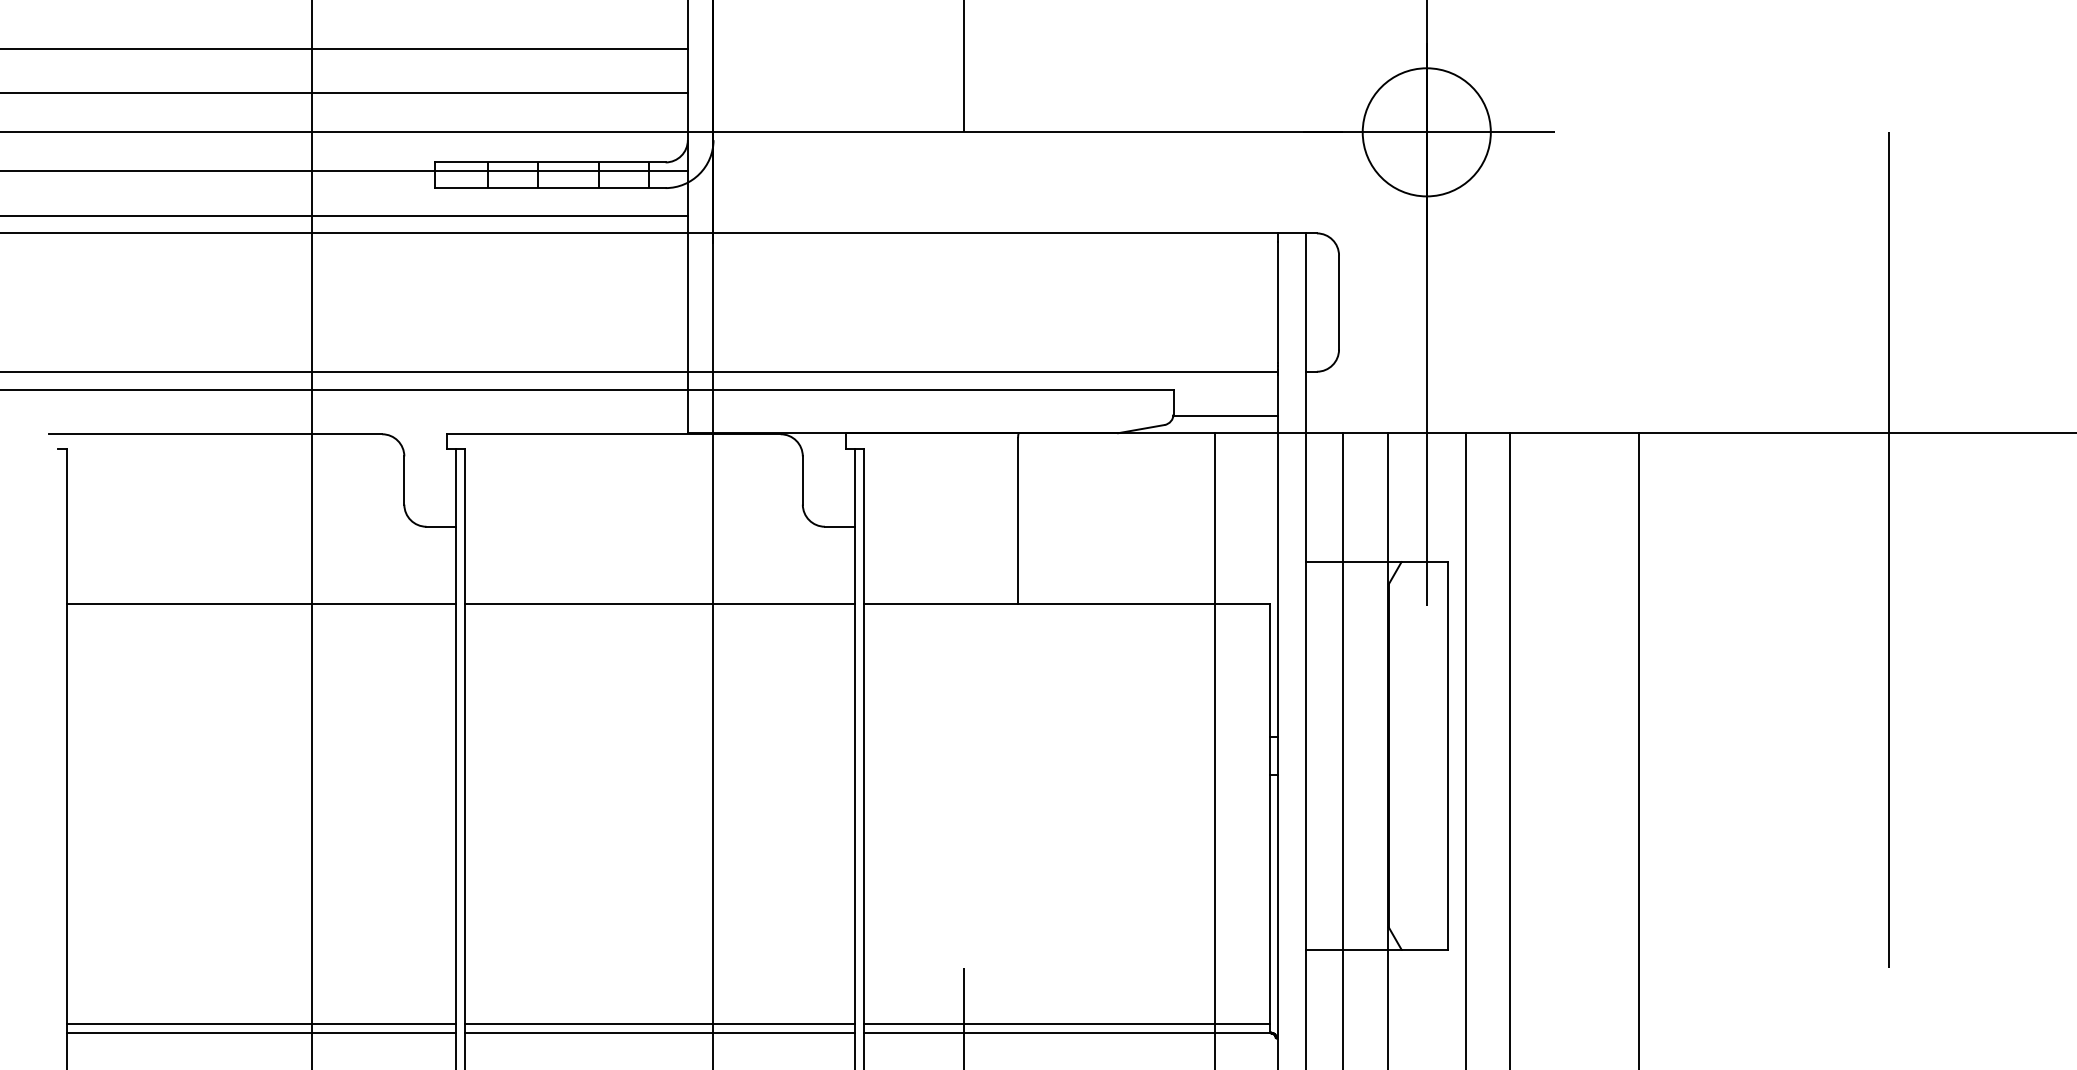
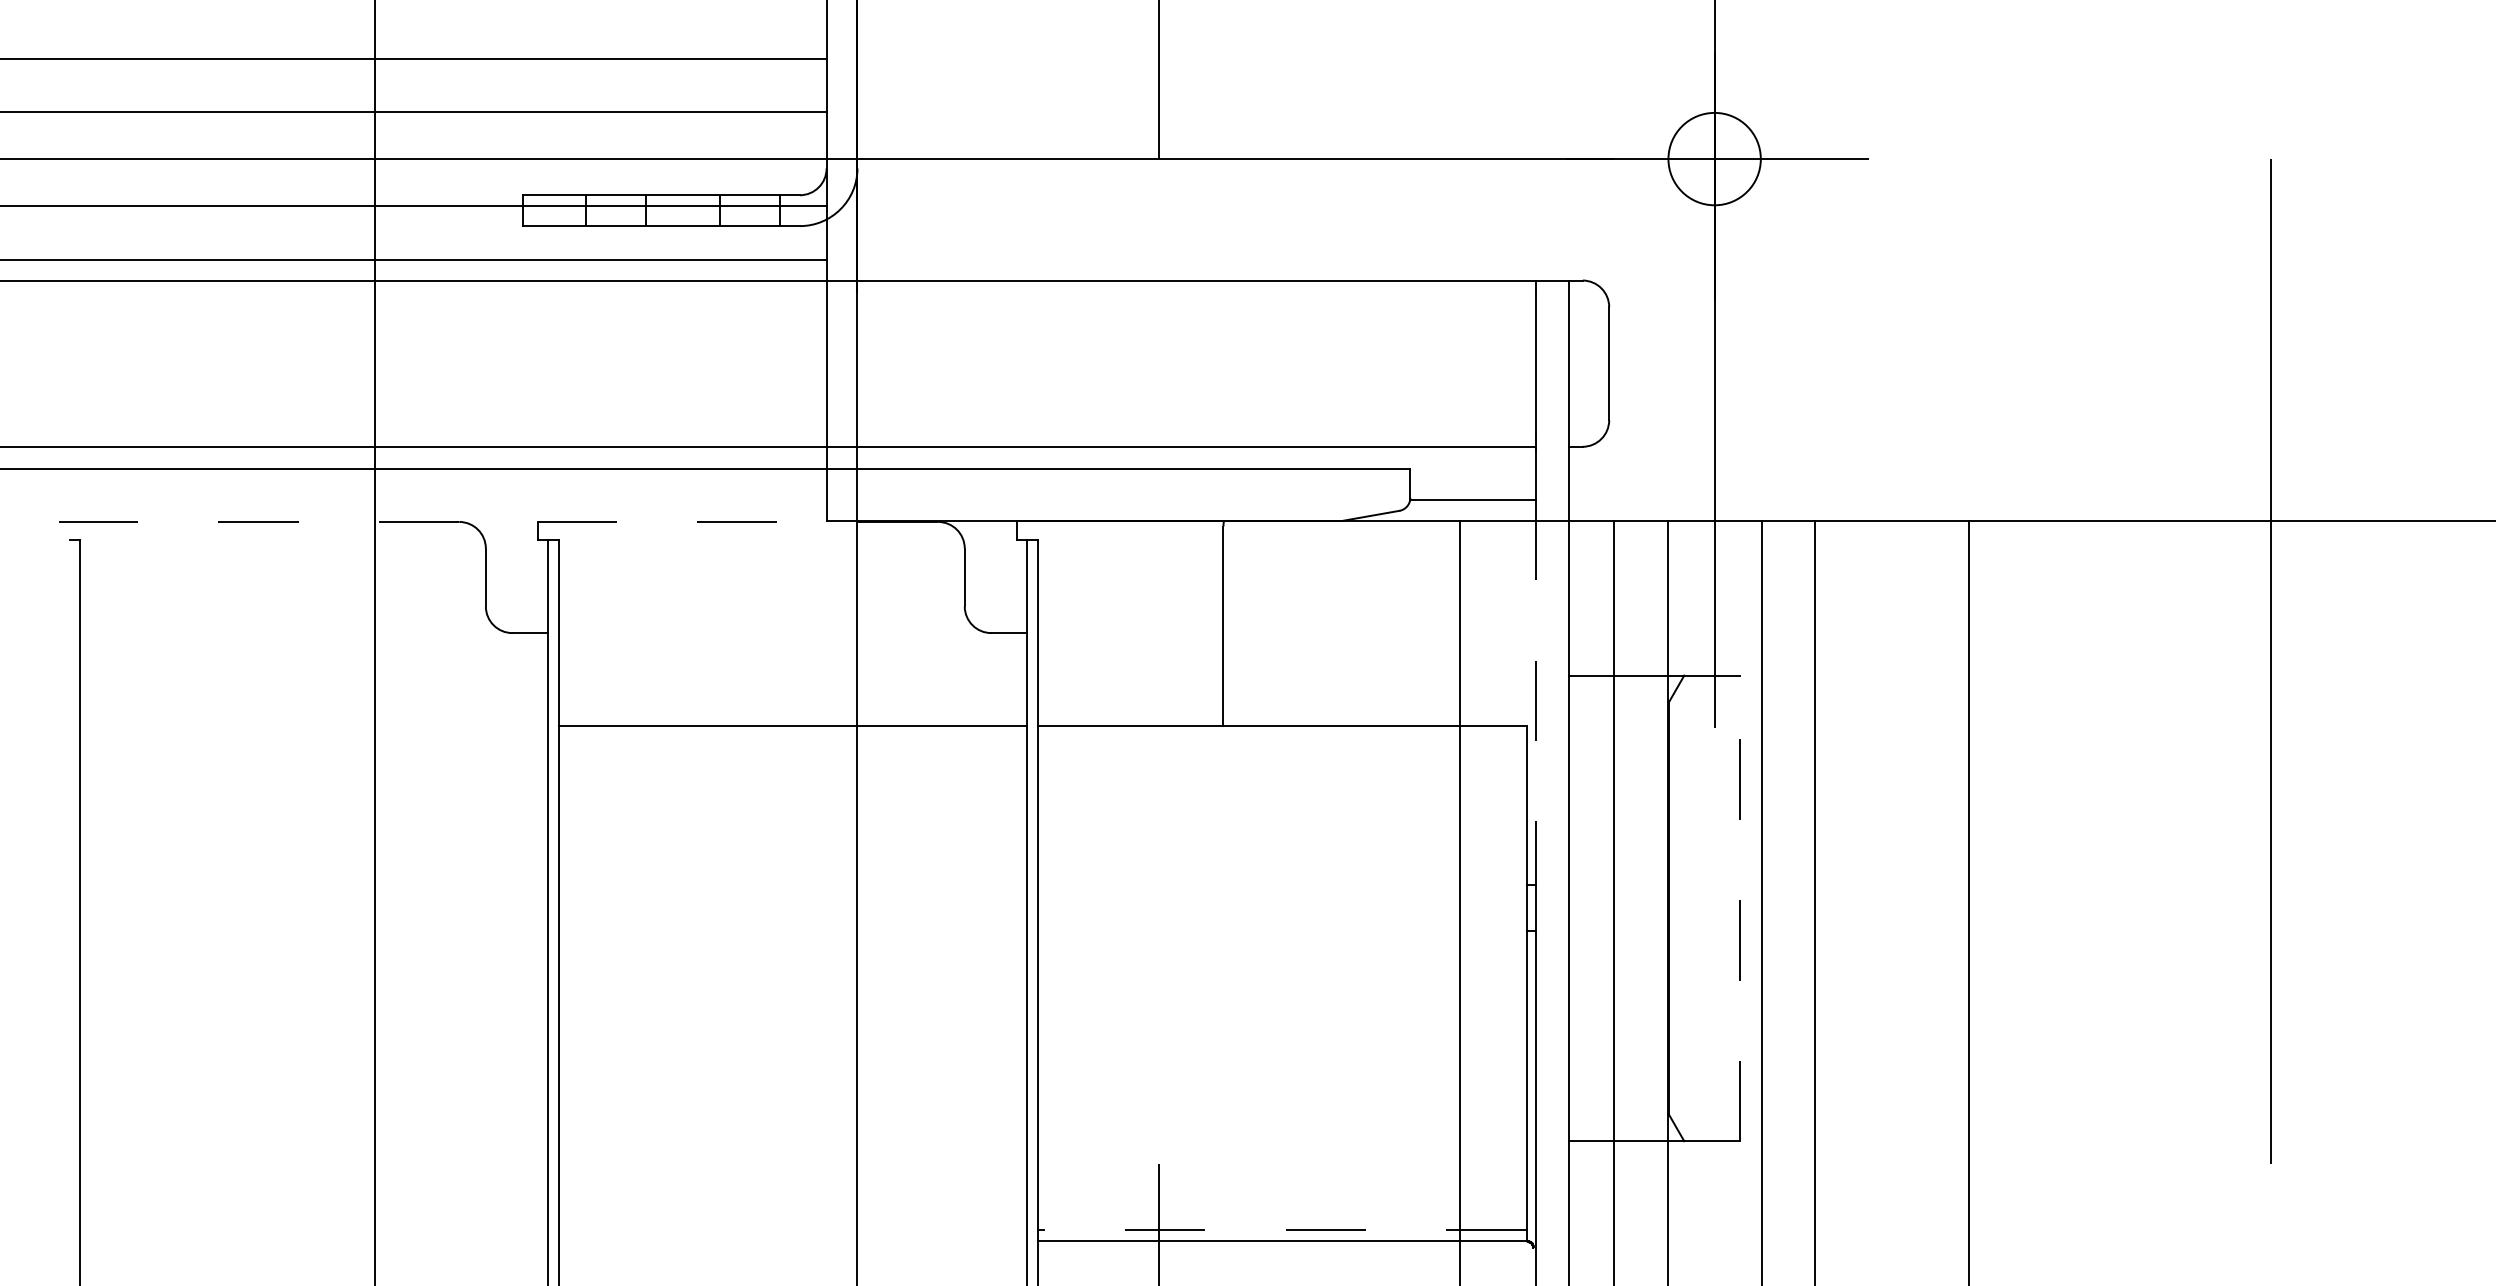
circle: (1426, 132) -> (1714, 159), size x0.6
line: (215, 434) -> (258, 522), solid -> dashed
line: (614, 434) -> (738, 522), solid -> dashed
line: (1278, 576) -> (1536, 692), solid -> dashed
line: (261, 604) -> (314, 726), removed
line: (1447, 755) -> (1739, 907), solid -> dashed
line: (261, 1023) -> (314, 1230), removed
line: (659, 1023) -> (792, 1230), removed
line: (1066, 1023) -> (1281, 1230), solid -> dashed
line: (261, 1032) -> (314, 1240), removed
line: (659, 1032) -> (792, 1240), removed

